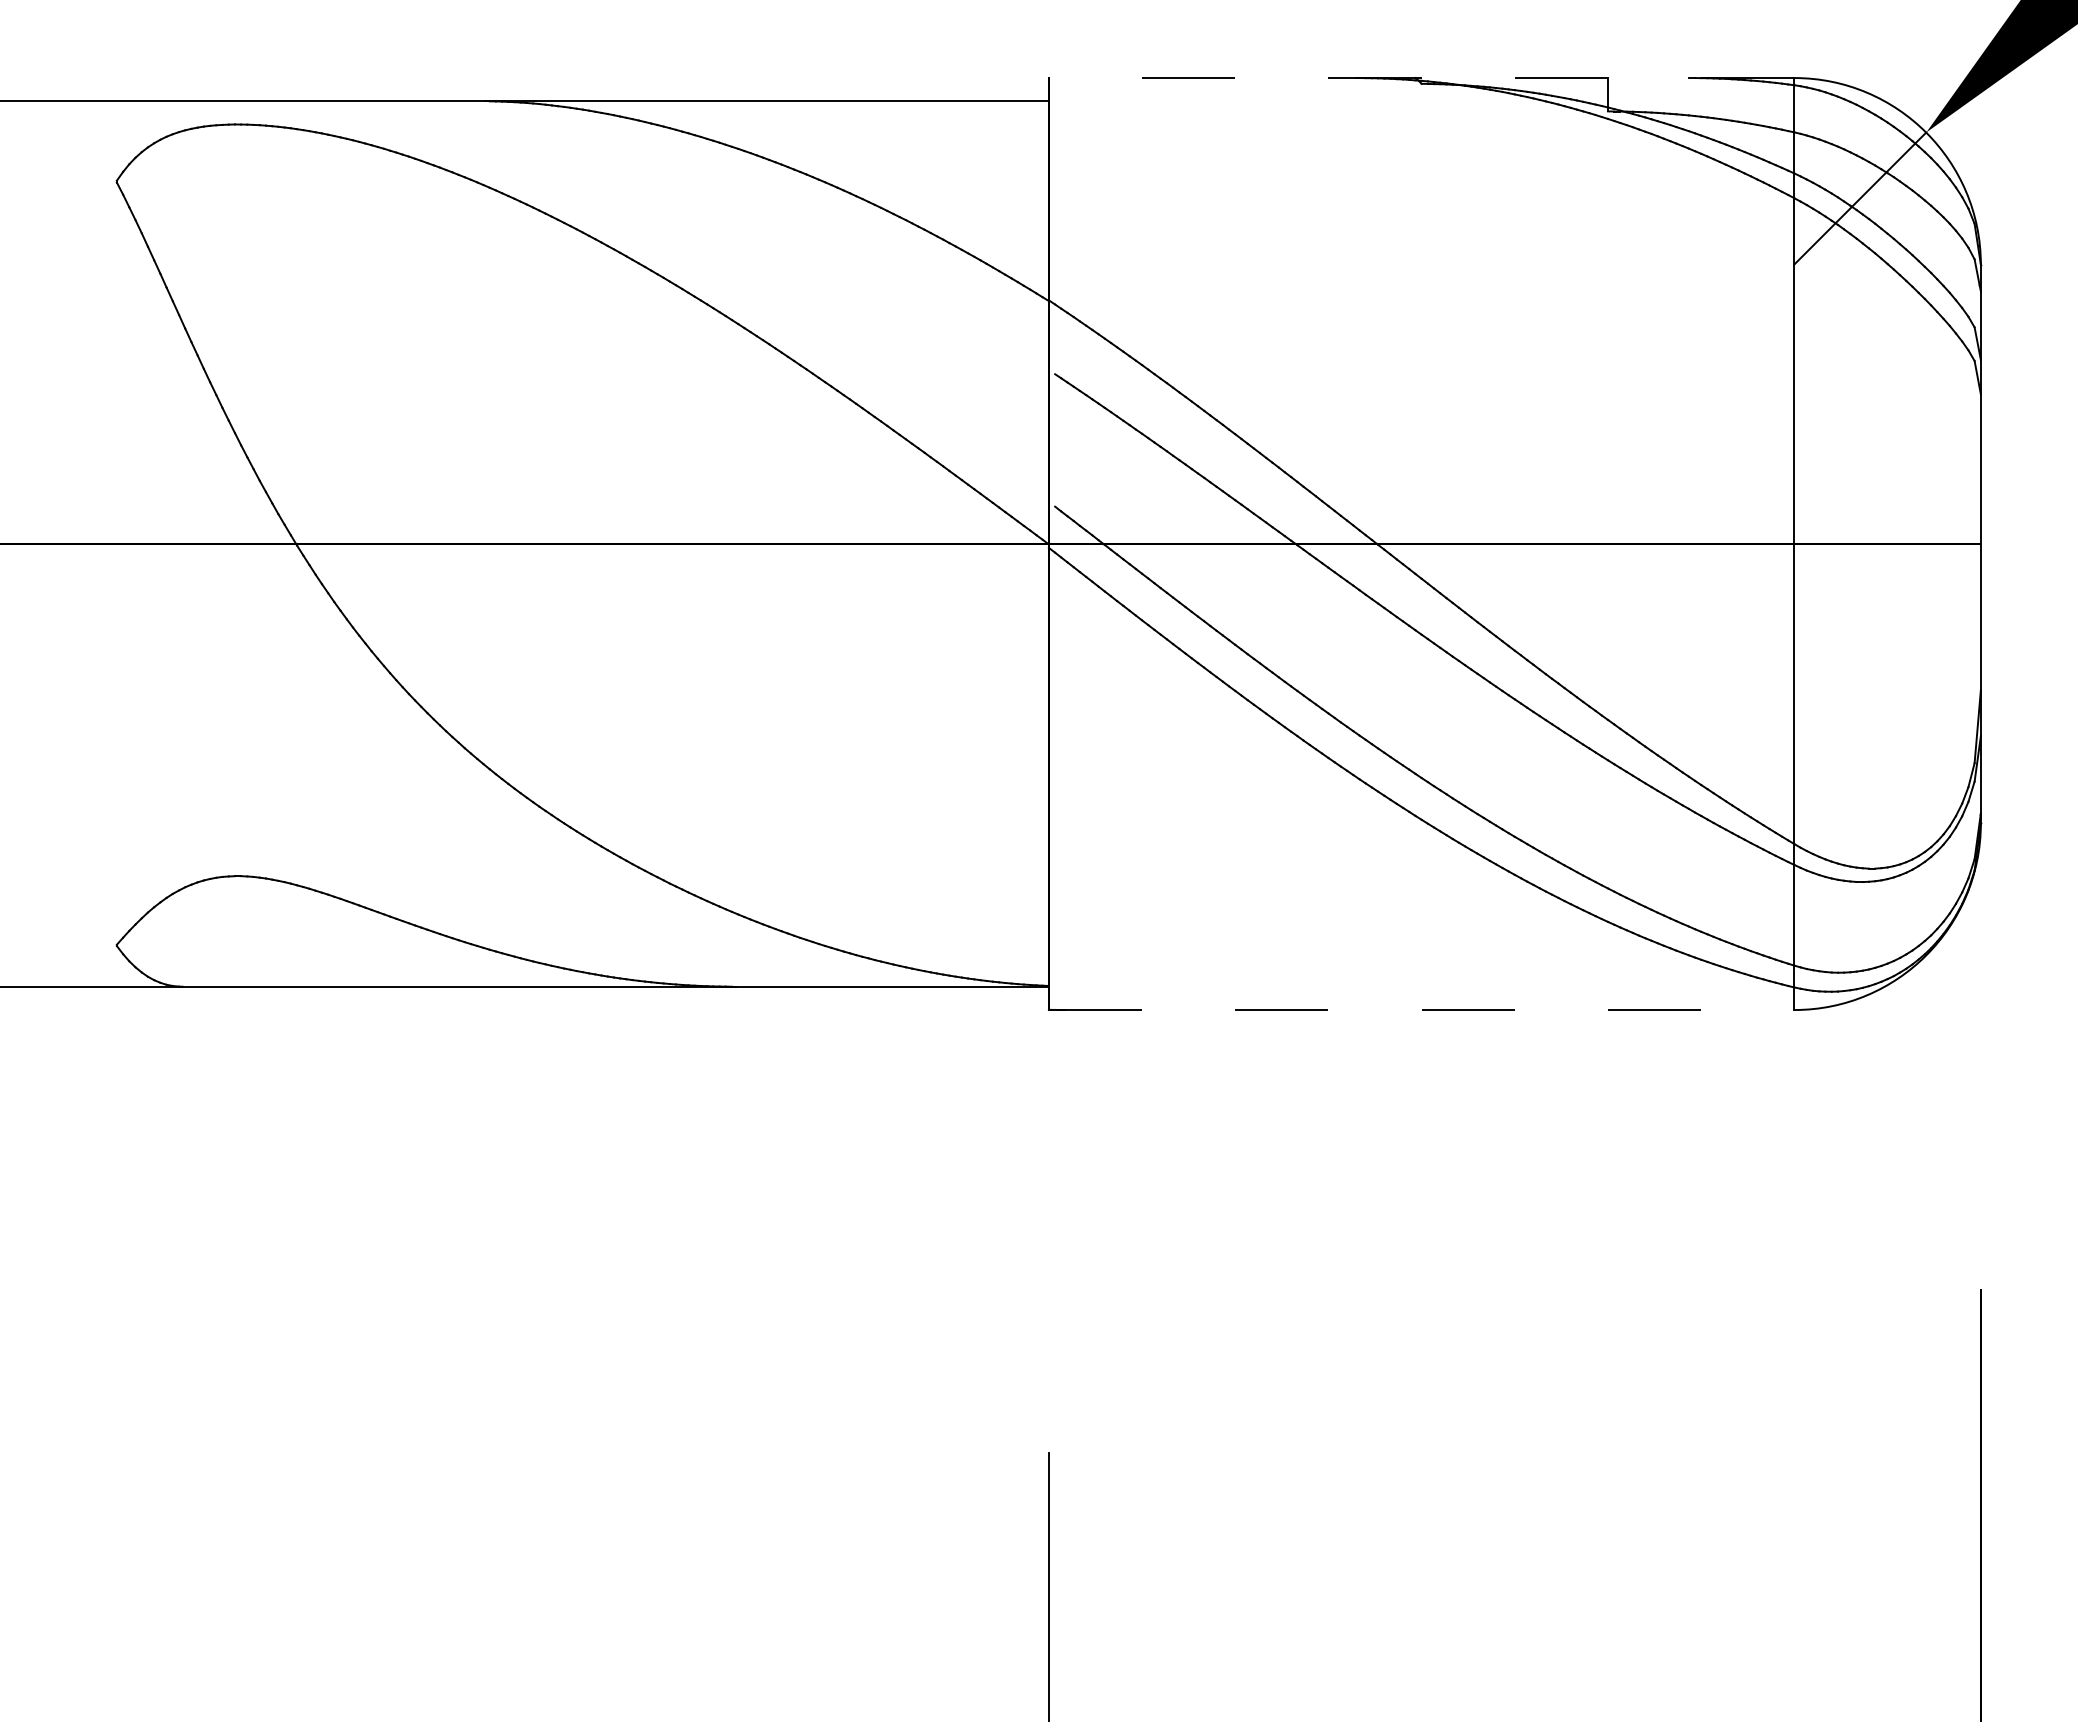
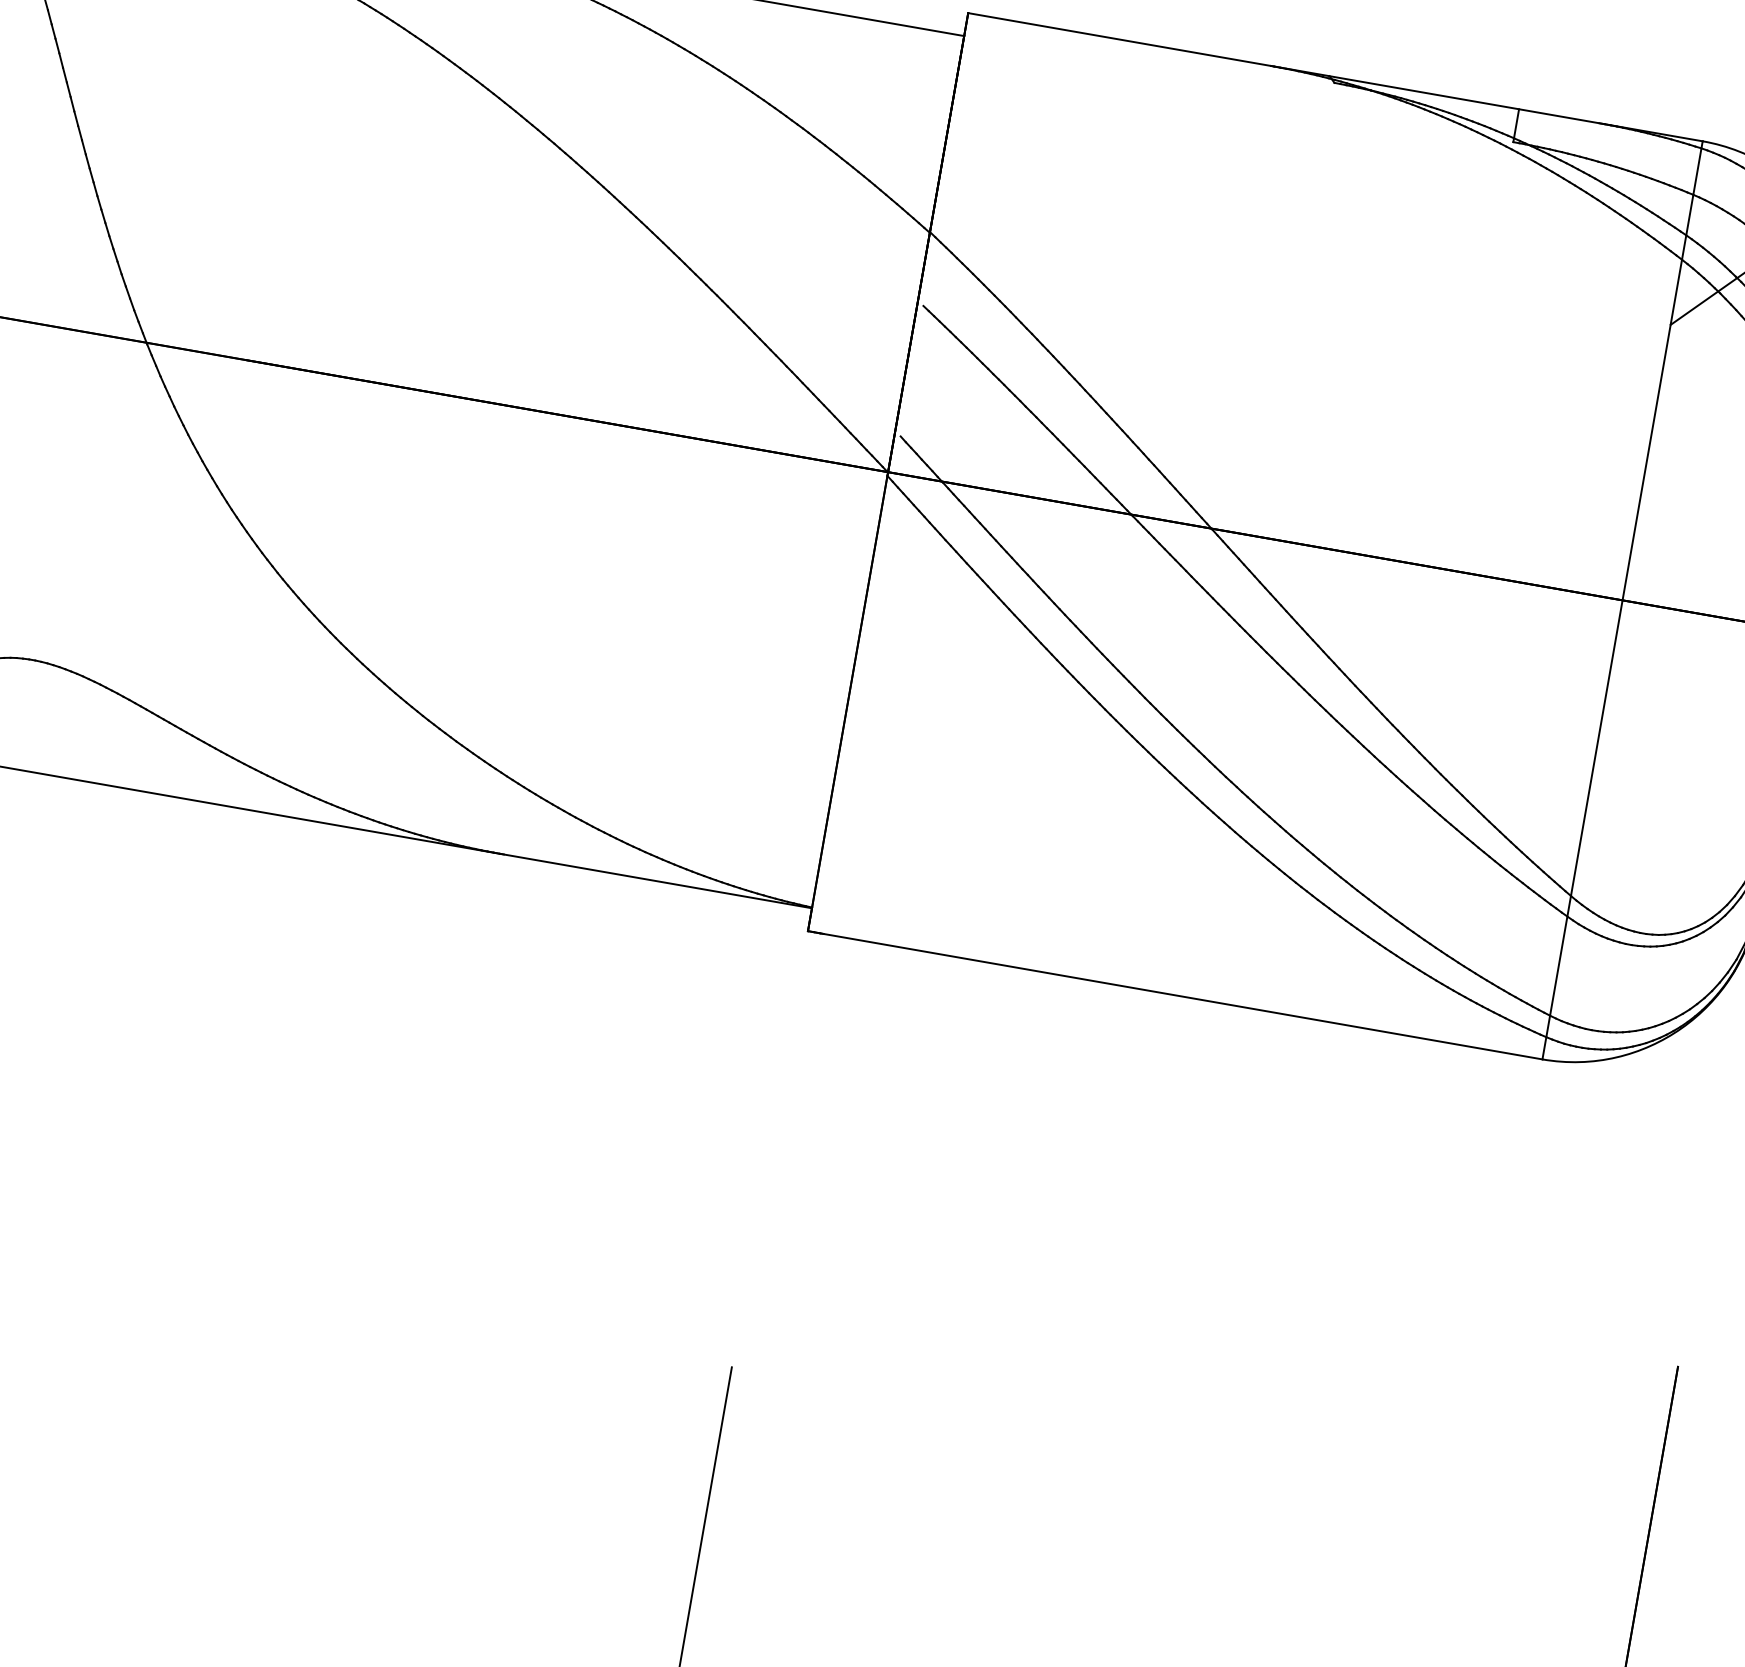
line: (1421, 78) -> (1335, 77), dashed -> solid
line: (1421, 1010) -> (1174, 995), dashed -> solid

